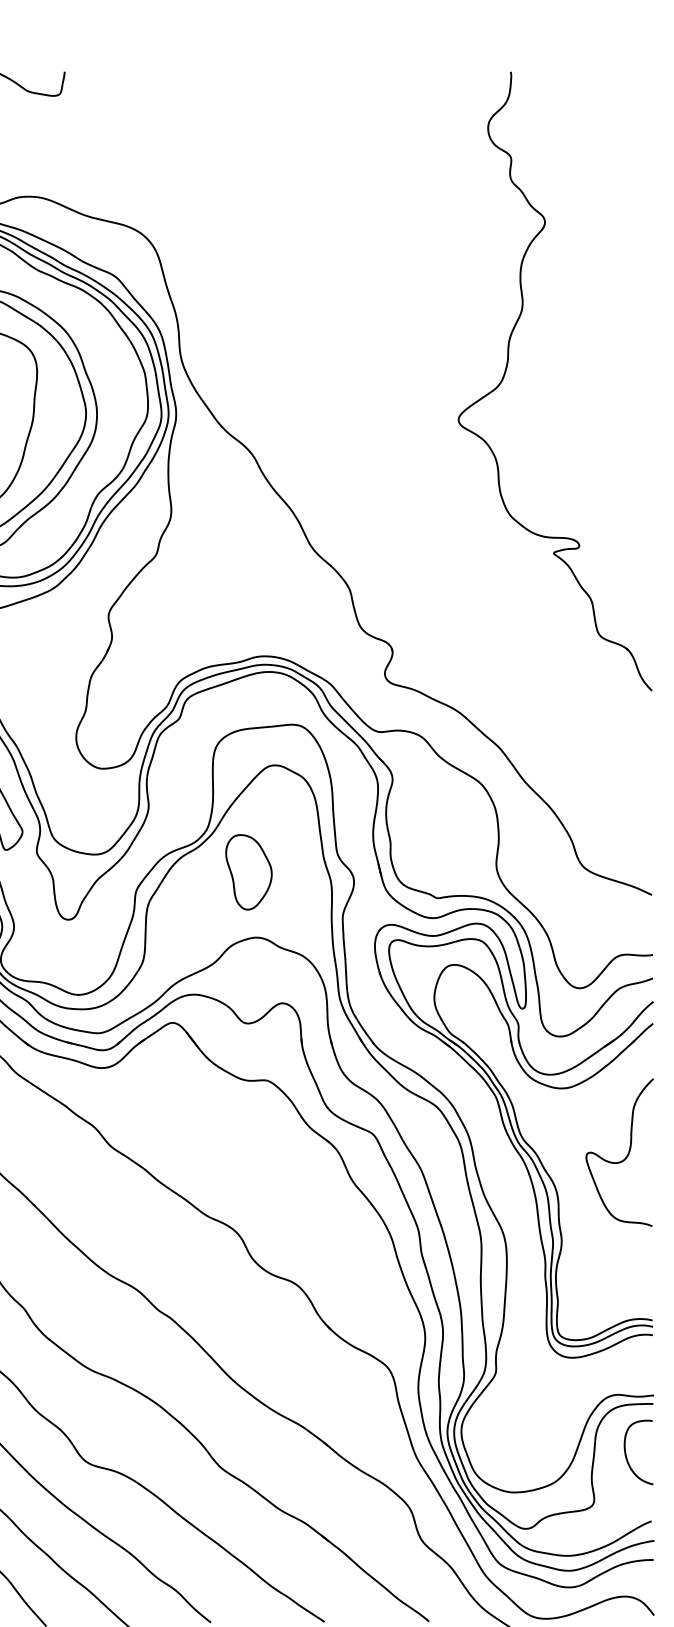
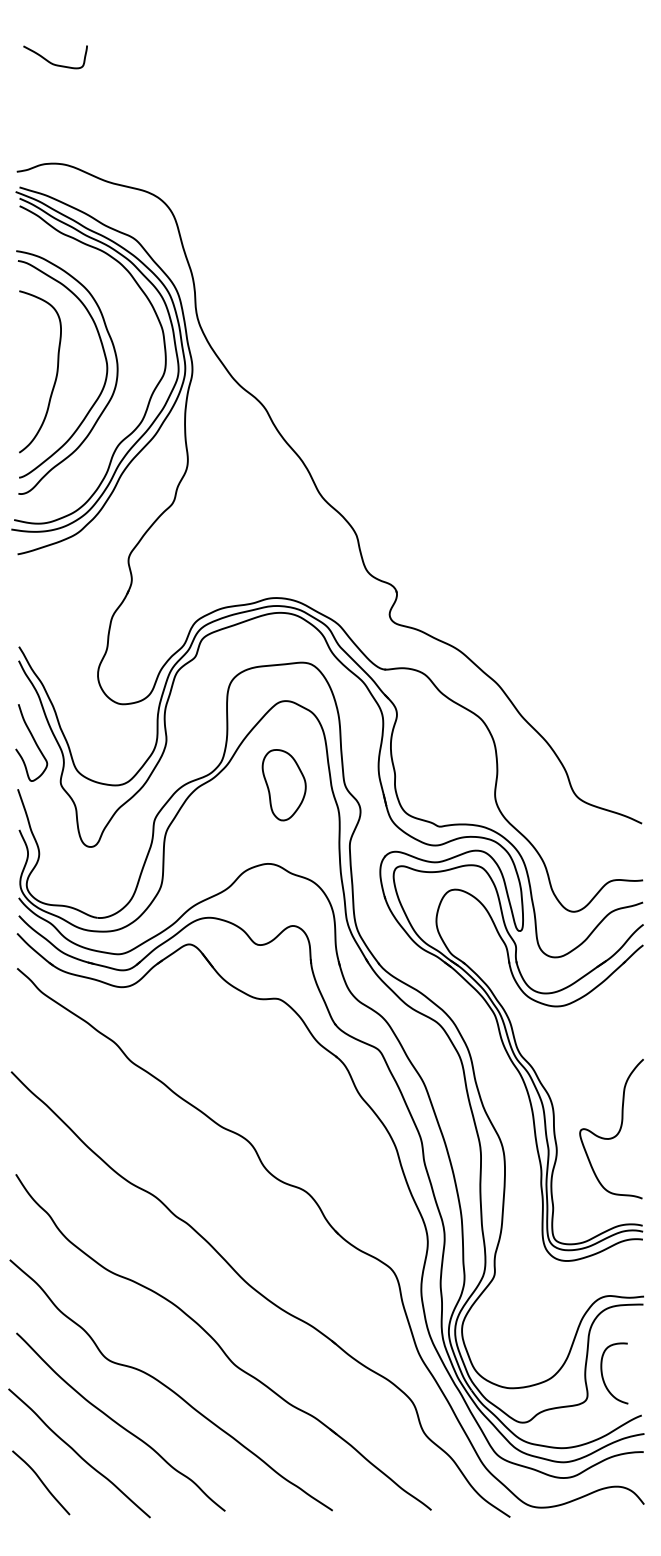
part: (507, 369) -> (505, 326), removed
part: (248, 872) -> (283, 785), moved
curve: (625, 1156) -> (617, 1132), moved
curve: (626, 1454) -> (603, 1375), moved

